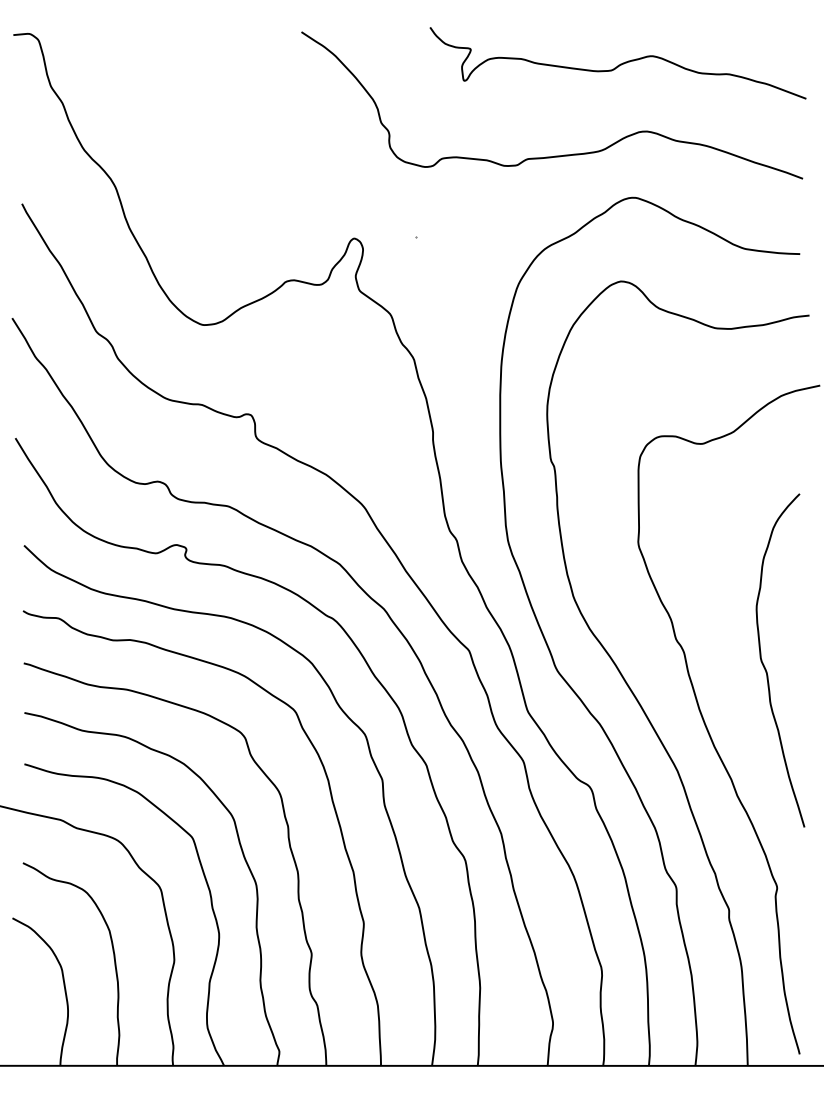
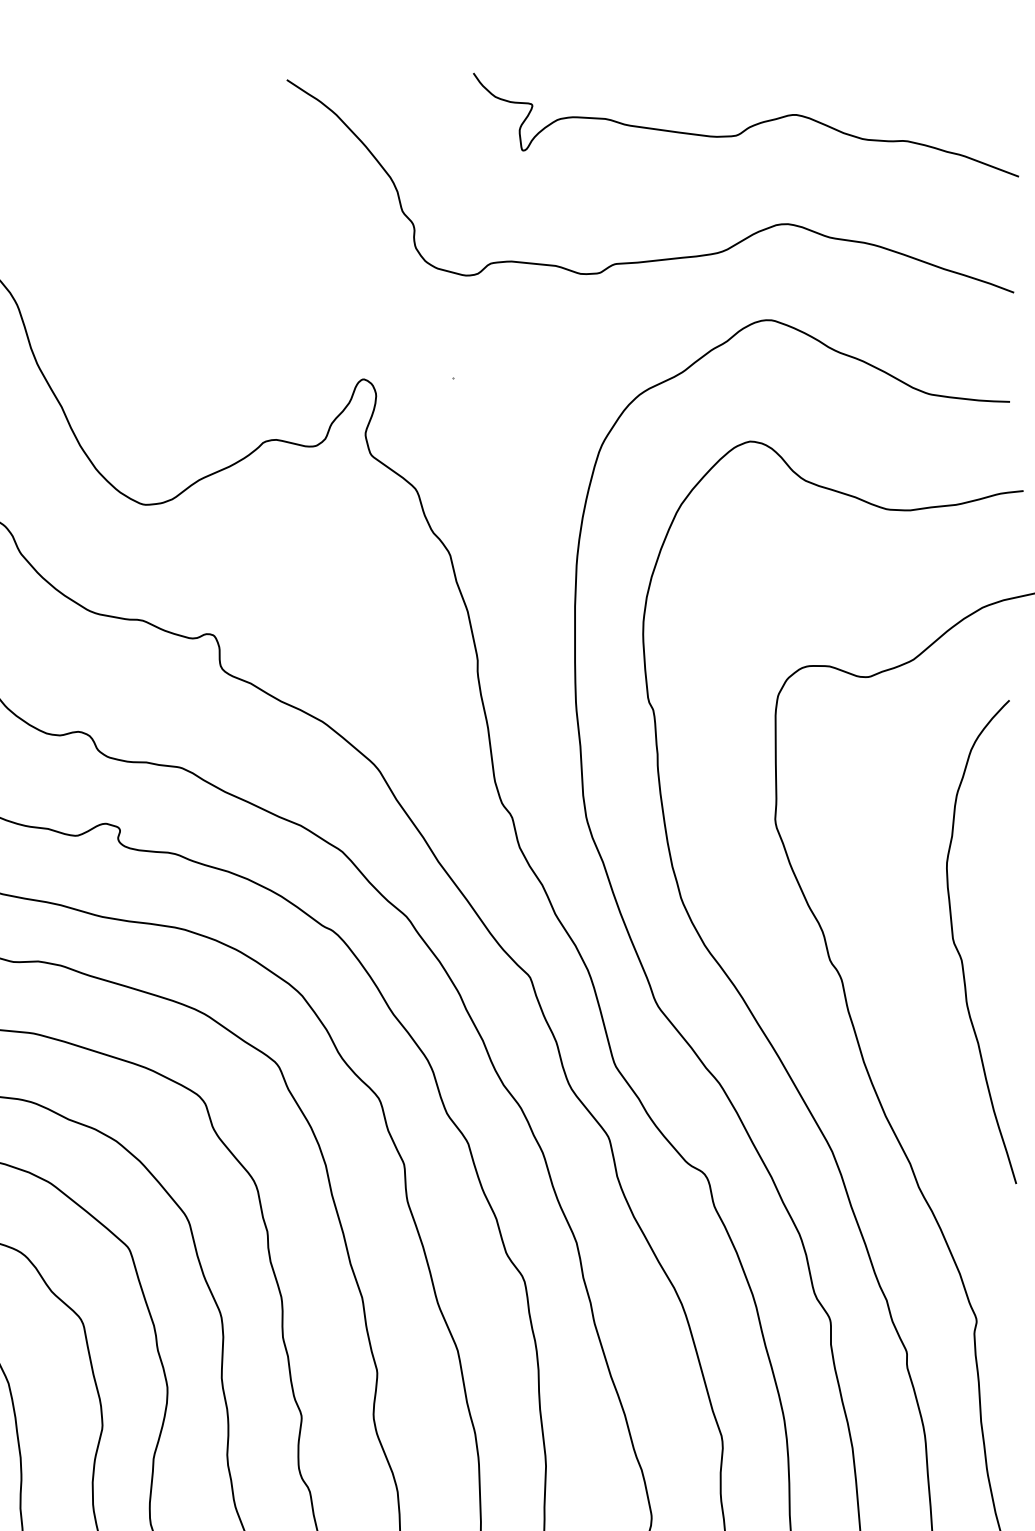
curve: (764, 664) -> (958, 947), moved

